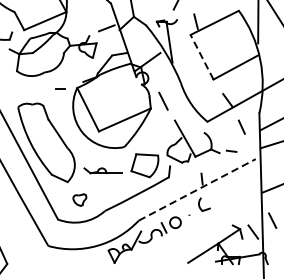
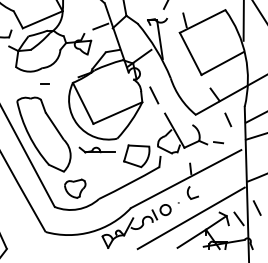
line: (201, 56) -> (190, 53), dashed -> solid
line: (59, 88) -> (44, 83), moved
part: (102, 170) -> (96, 149), moved
line: (197, 189) -> (186, 178), dashed -> solid
part: (80, 199) -> (75, 188), size x1.67
line: (201, 231) -> (190, 218), added

